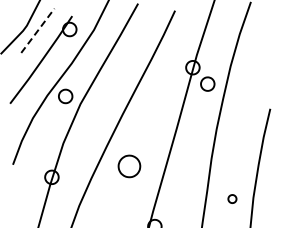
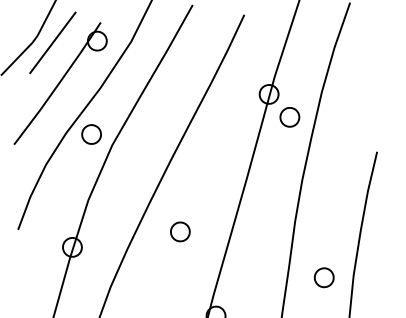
line: (37, 30) -> (52, 42), dashed -> solid
part: (128, 165) -> (179, 230), size x0.62
part: (232, 198) -> (324, 276), size x1.67

